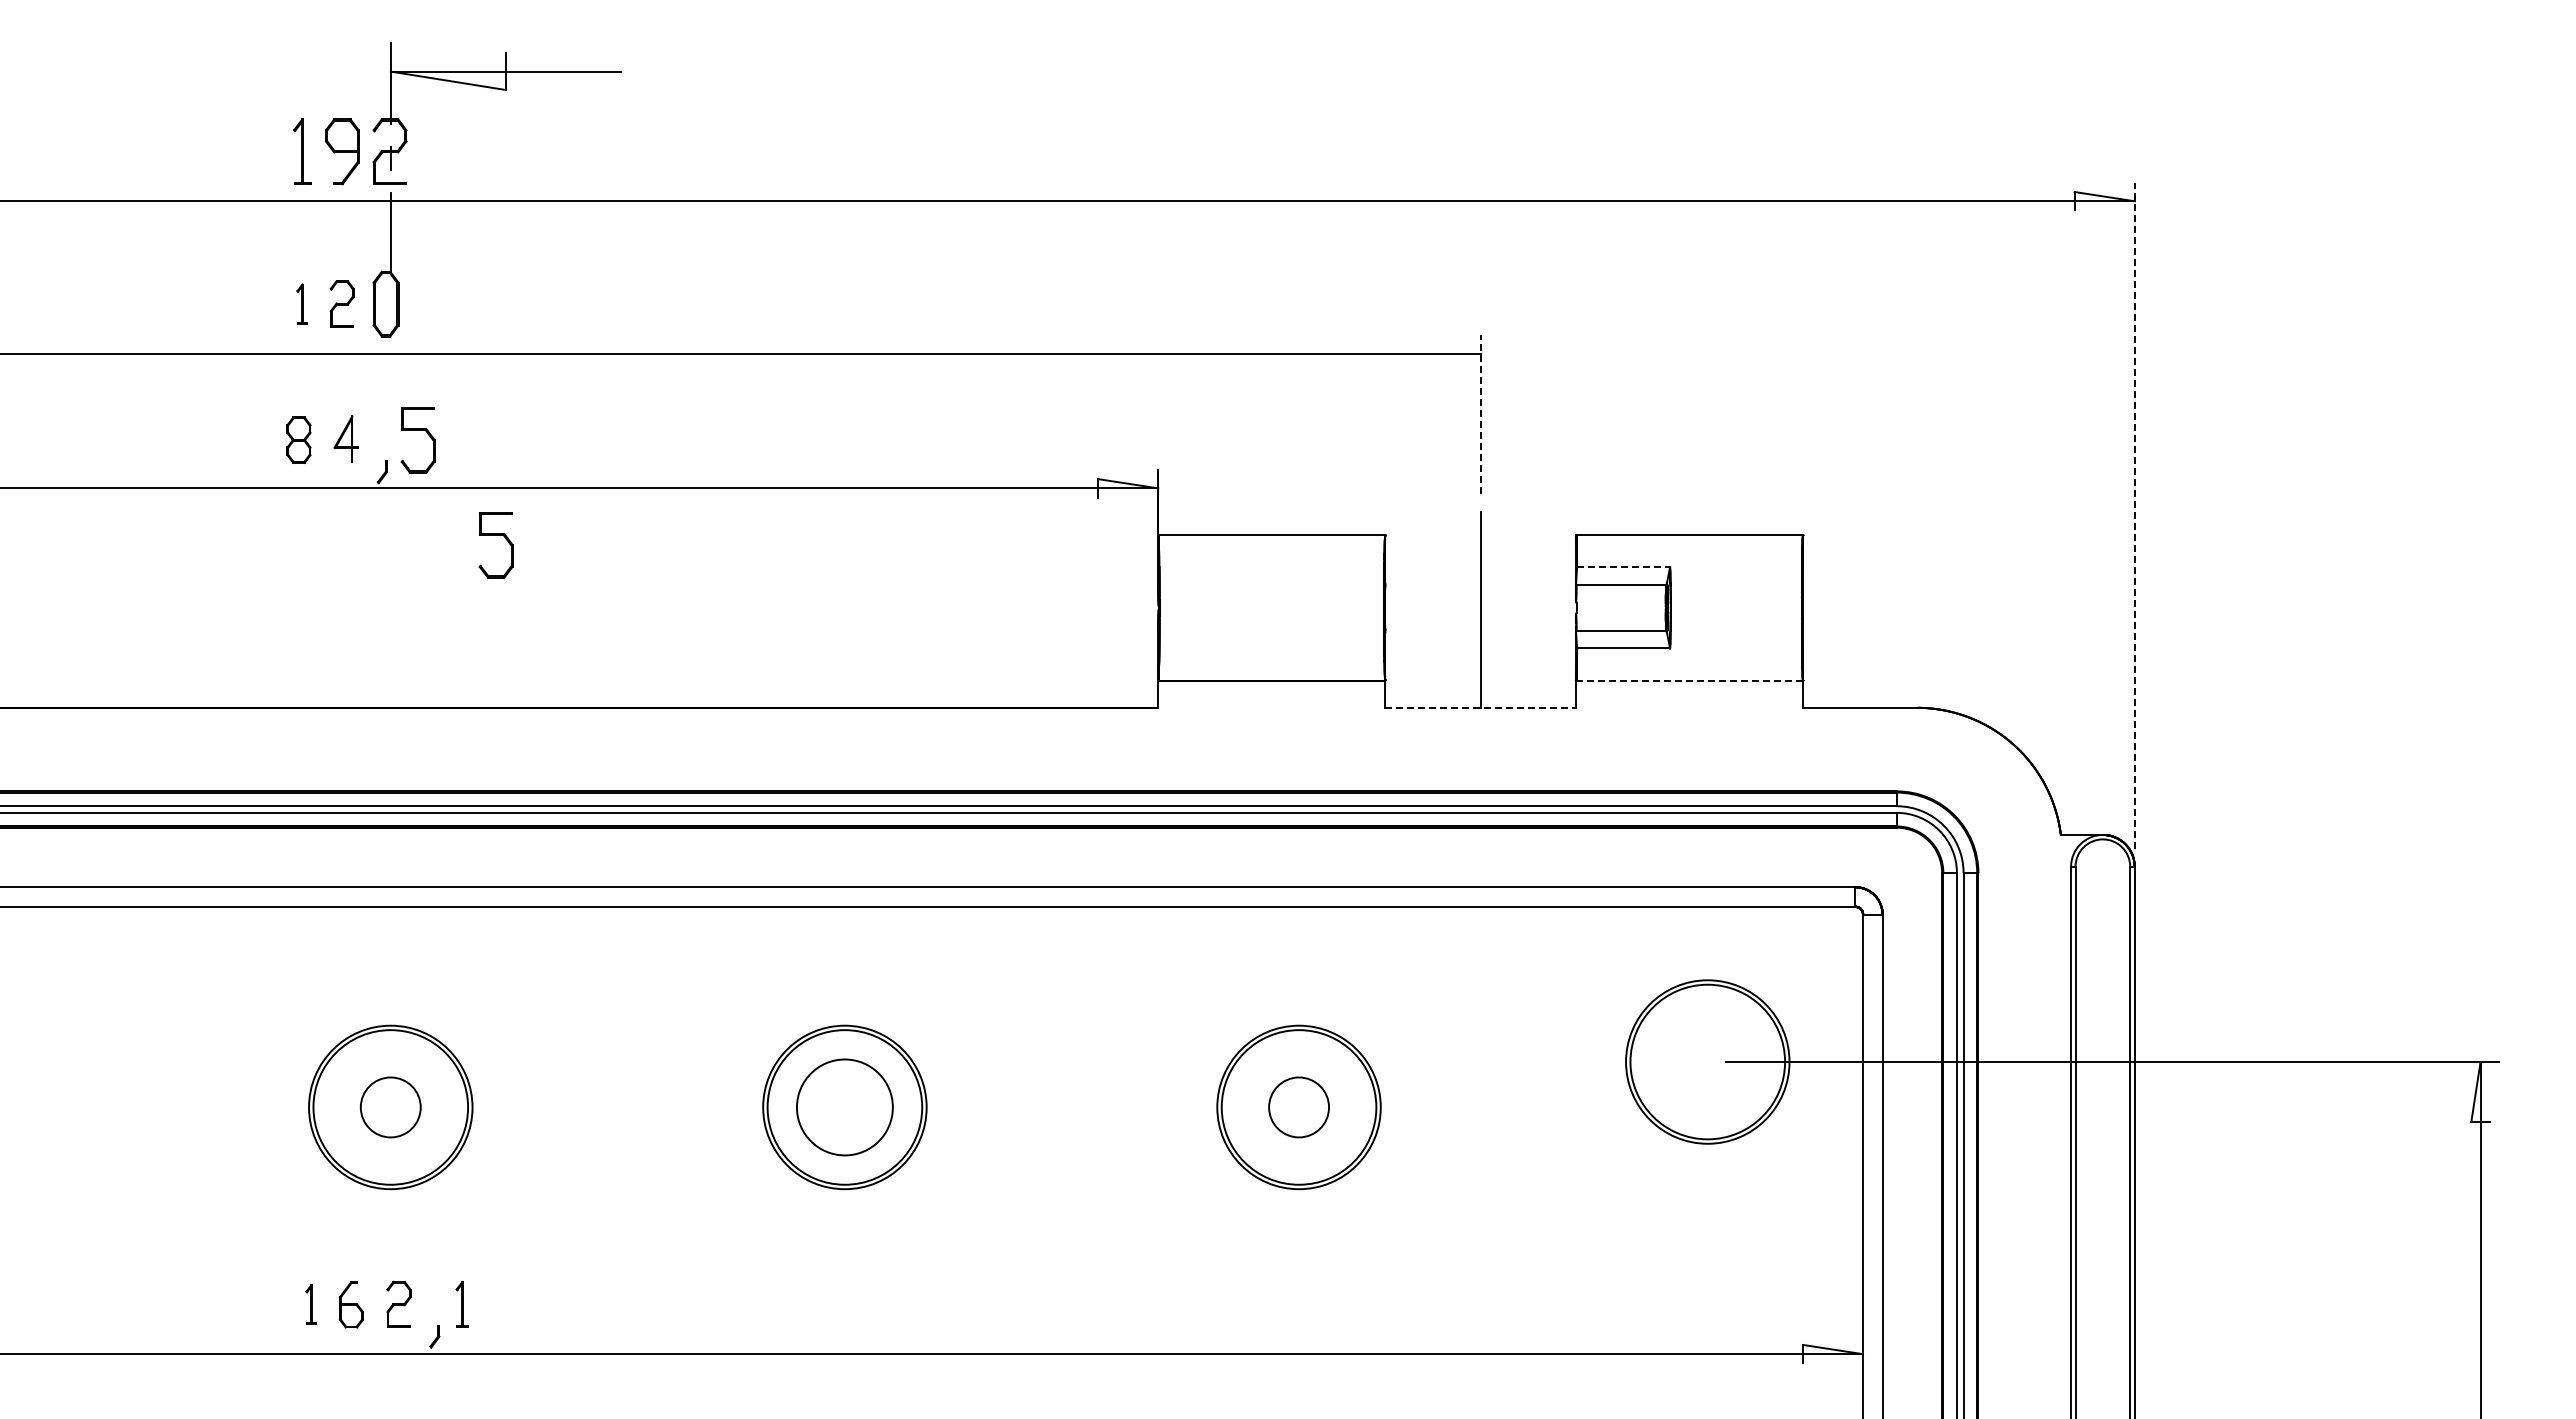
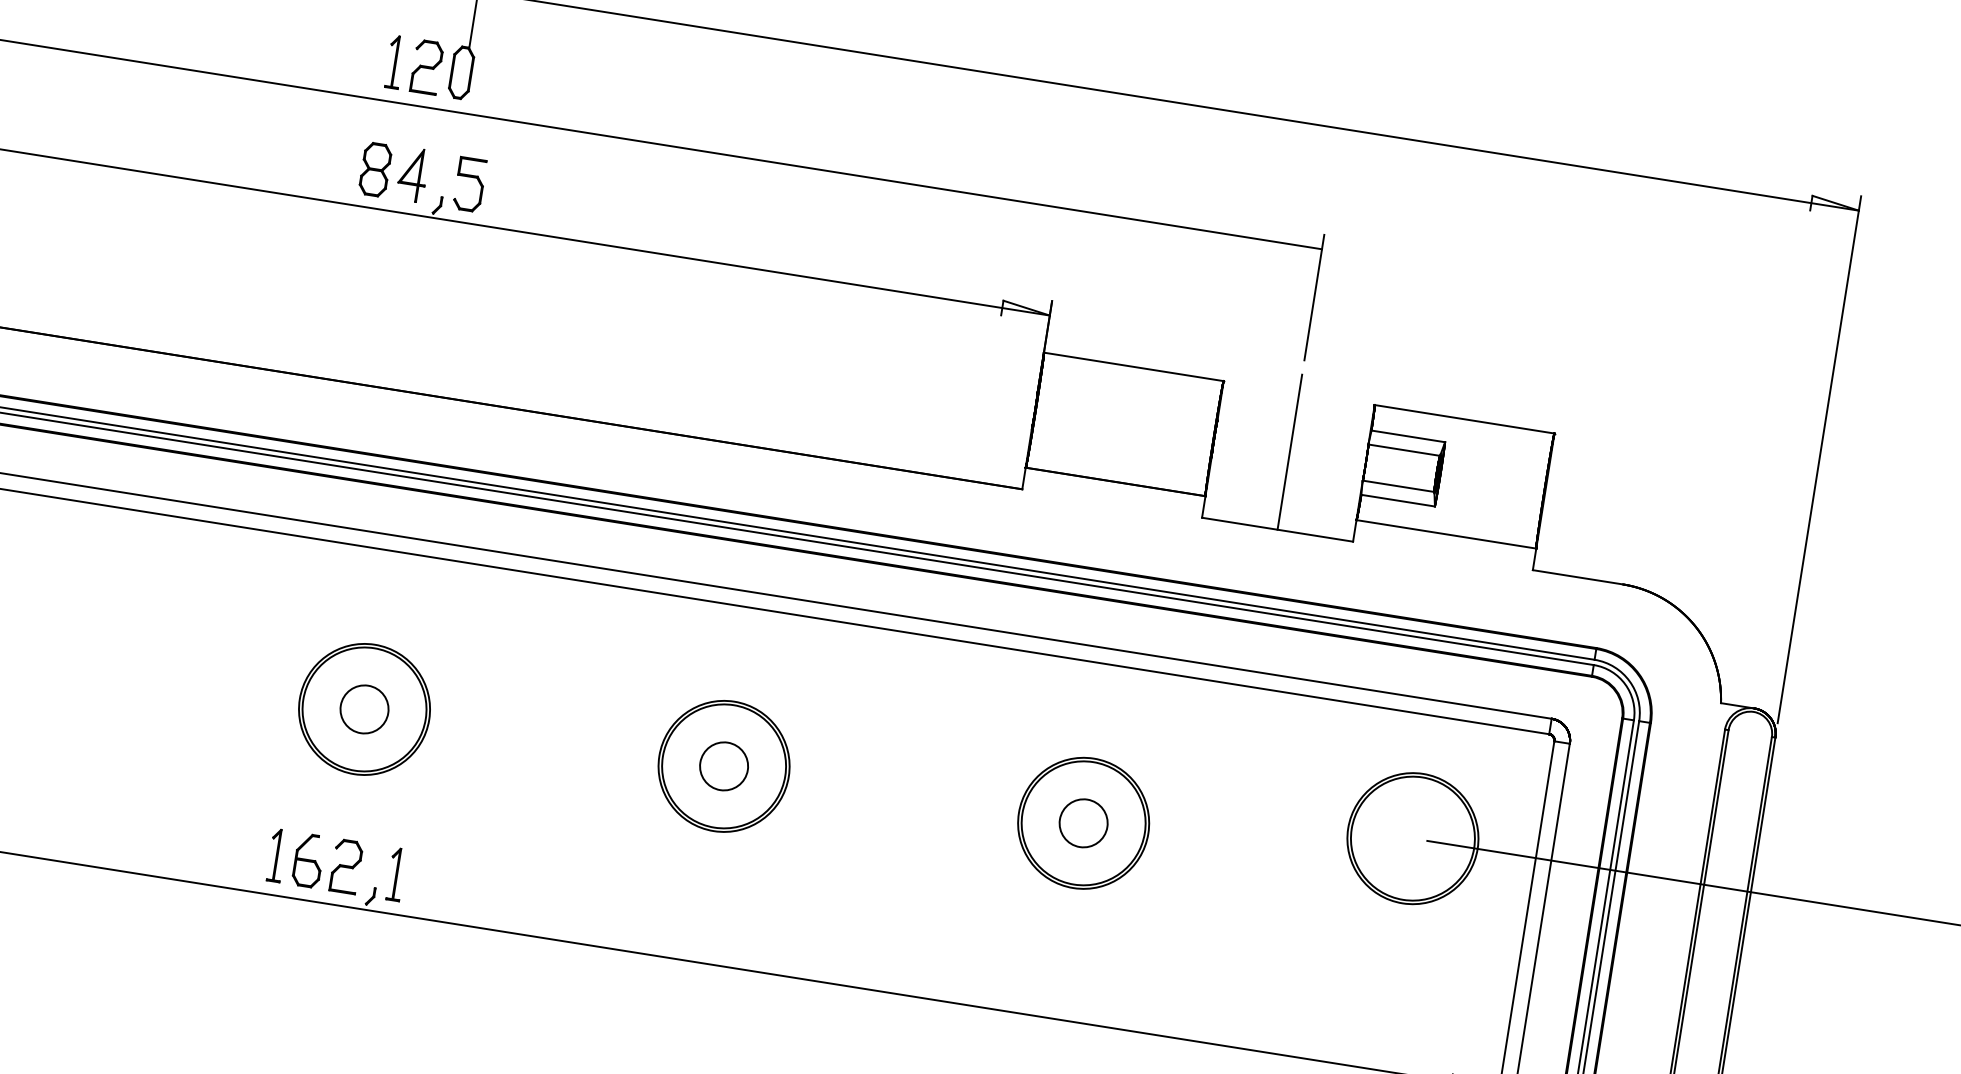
part: (302, 303) -> (395, 61), size x1.67
part: (341, 303) -> (426, 66), size x1.43
line: (1480, 414) -> (1314, 297), dashed -> solid
part: (345, 438) -> (412, 174), size x1.43
part: (298, 439) -> (375, 169), size x1.43
line: (2134, 515) -> (1819, 459), dashed -> solid
part: (495, 535) -> (519, 269), removed
line: (1624, 567) -> (1409, 436), dashed -> solid
line: (1689, 680) -> (1446, 534), dashed -> solid
line: (1481, 707) -> (1278, 529), dashed -> solid
circle: (844, 1107) -> (723, 766), size x0.62
part: (311, 1304) -> (277, 855), size x1.67
part: (351, 1304) -> (308, 860), size x1.43
part: (398, 1304) -> (345, 866), size x1.43
part: (462, 1304) -> (396, 874), size x1.43

